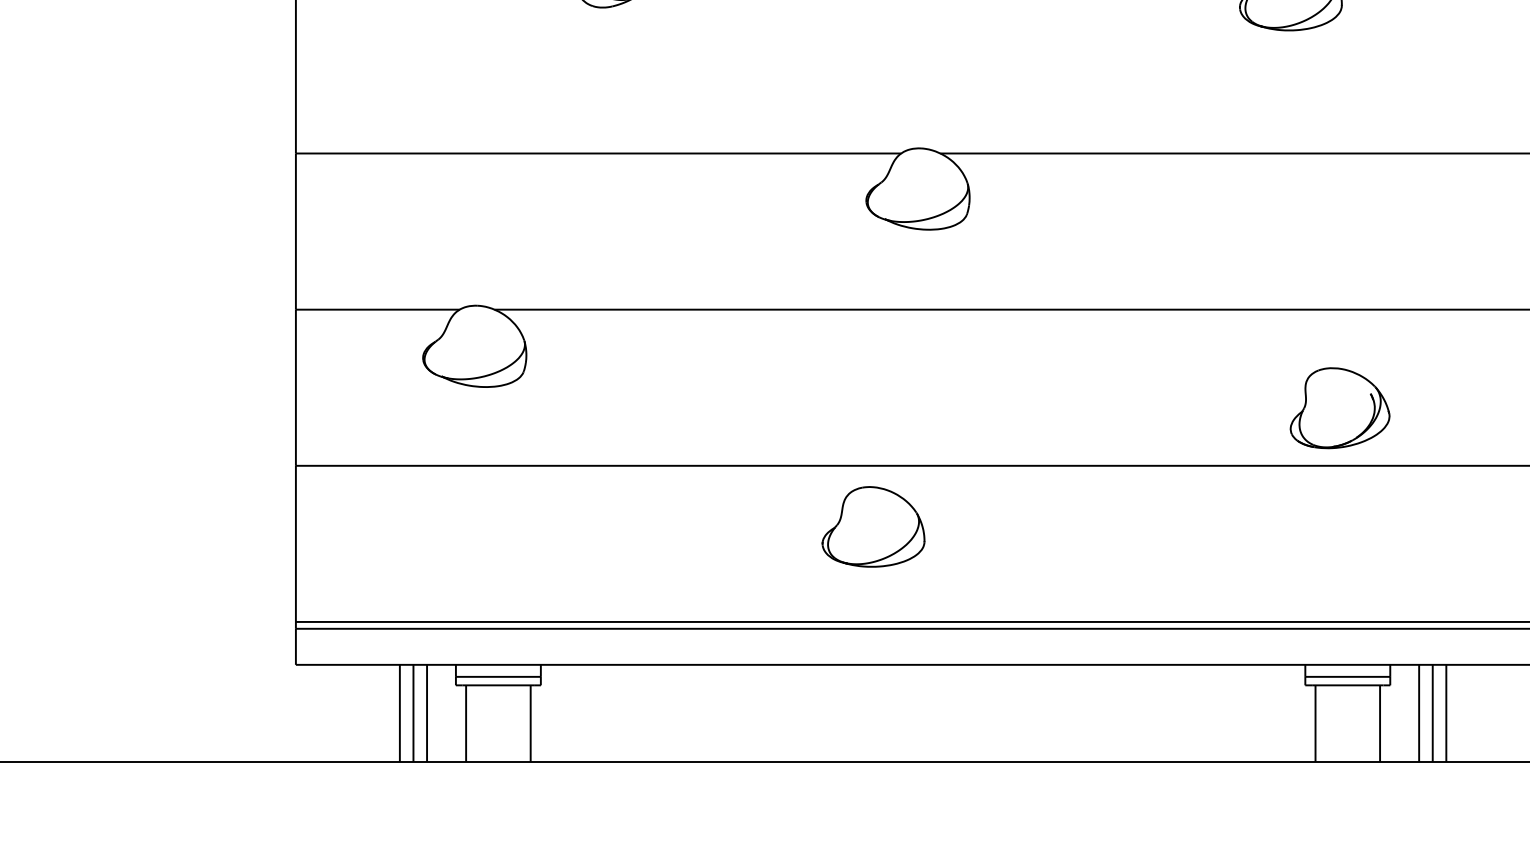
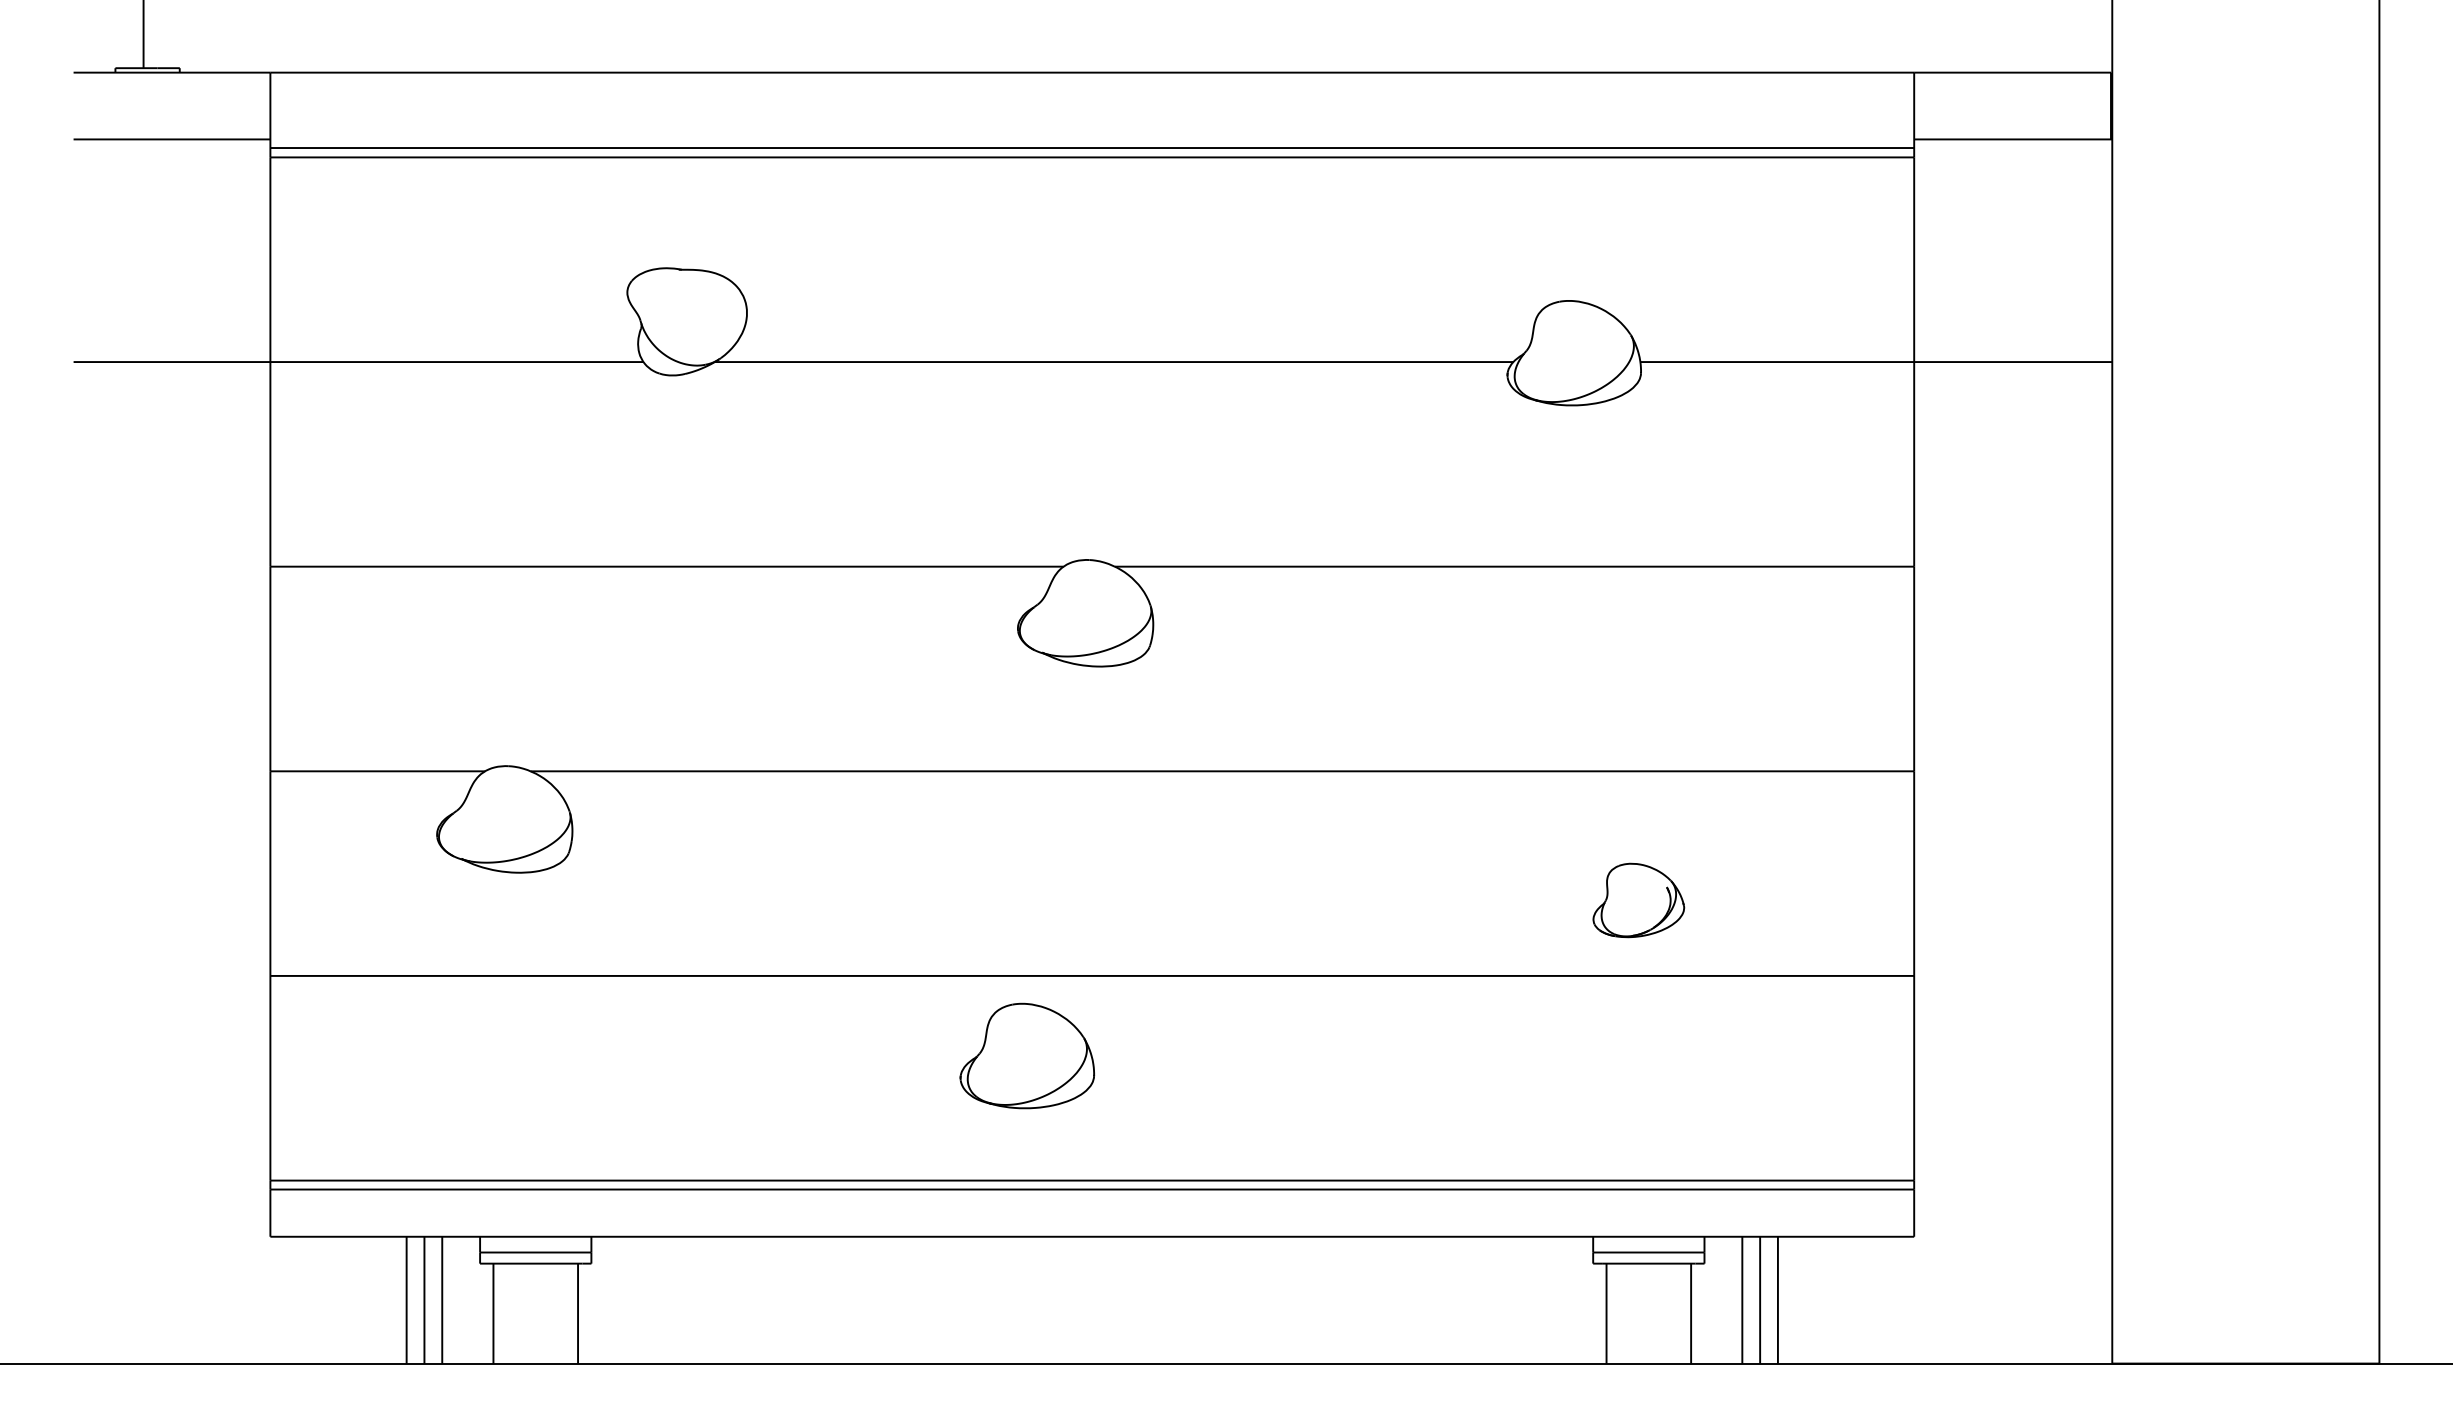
part: (1339, 408) -> (1638, 900), size x0.7

